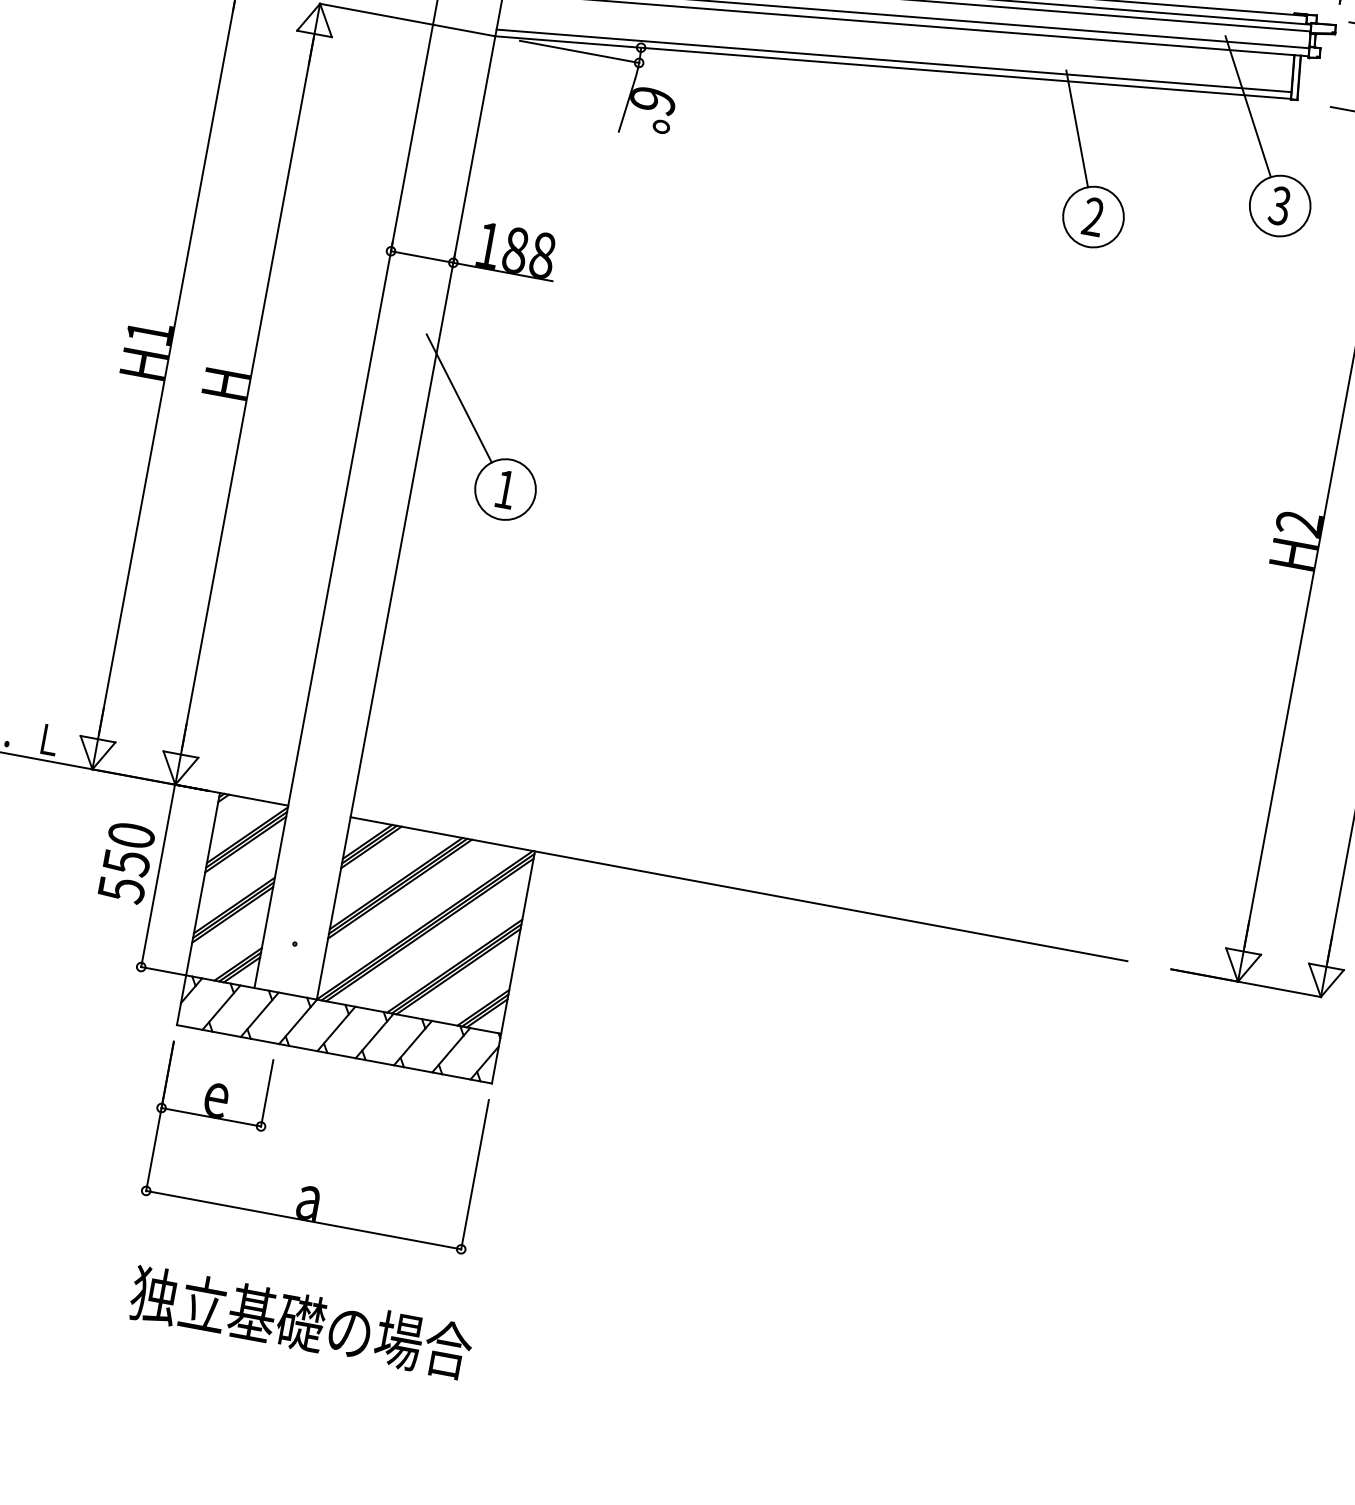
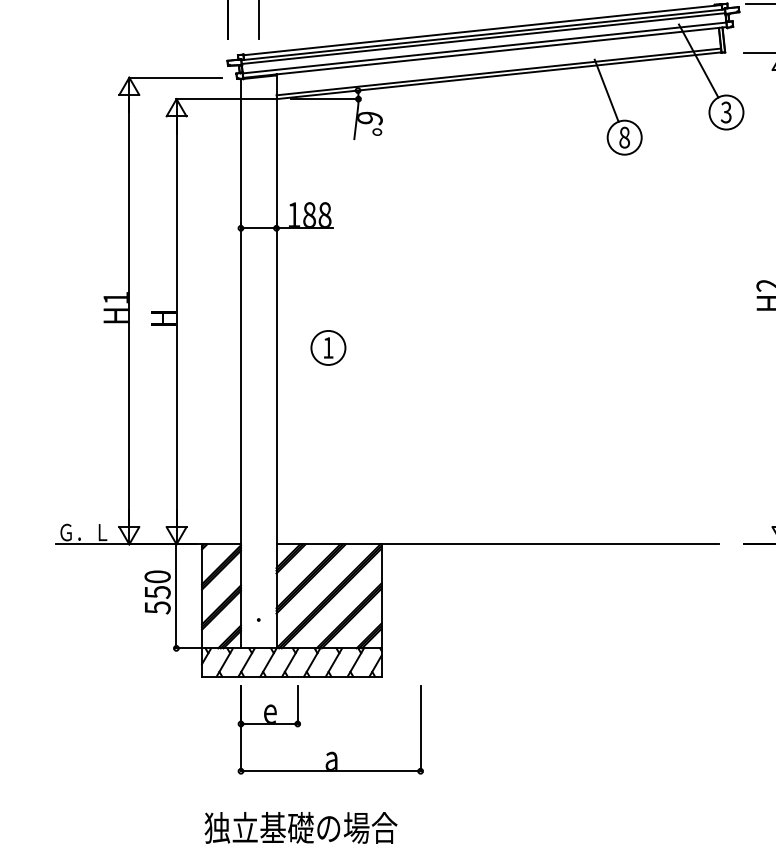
text: (1093, 216) -> (624, 137), 2 -> 8
line: (459, 398) -> (293, 302), removed
part: (311, 1185) -> (331, 751), moved

